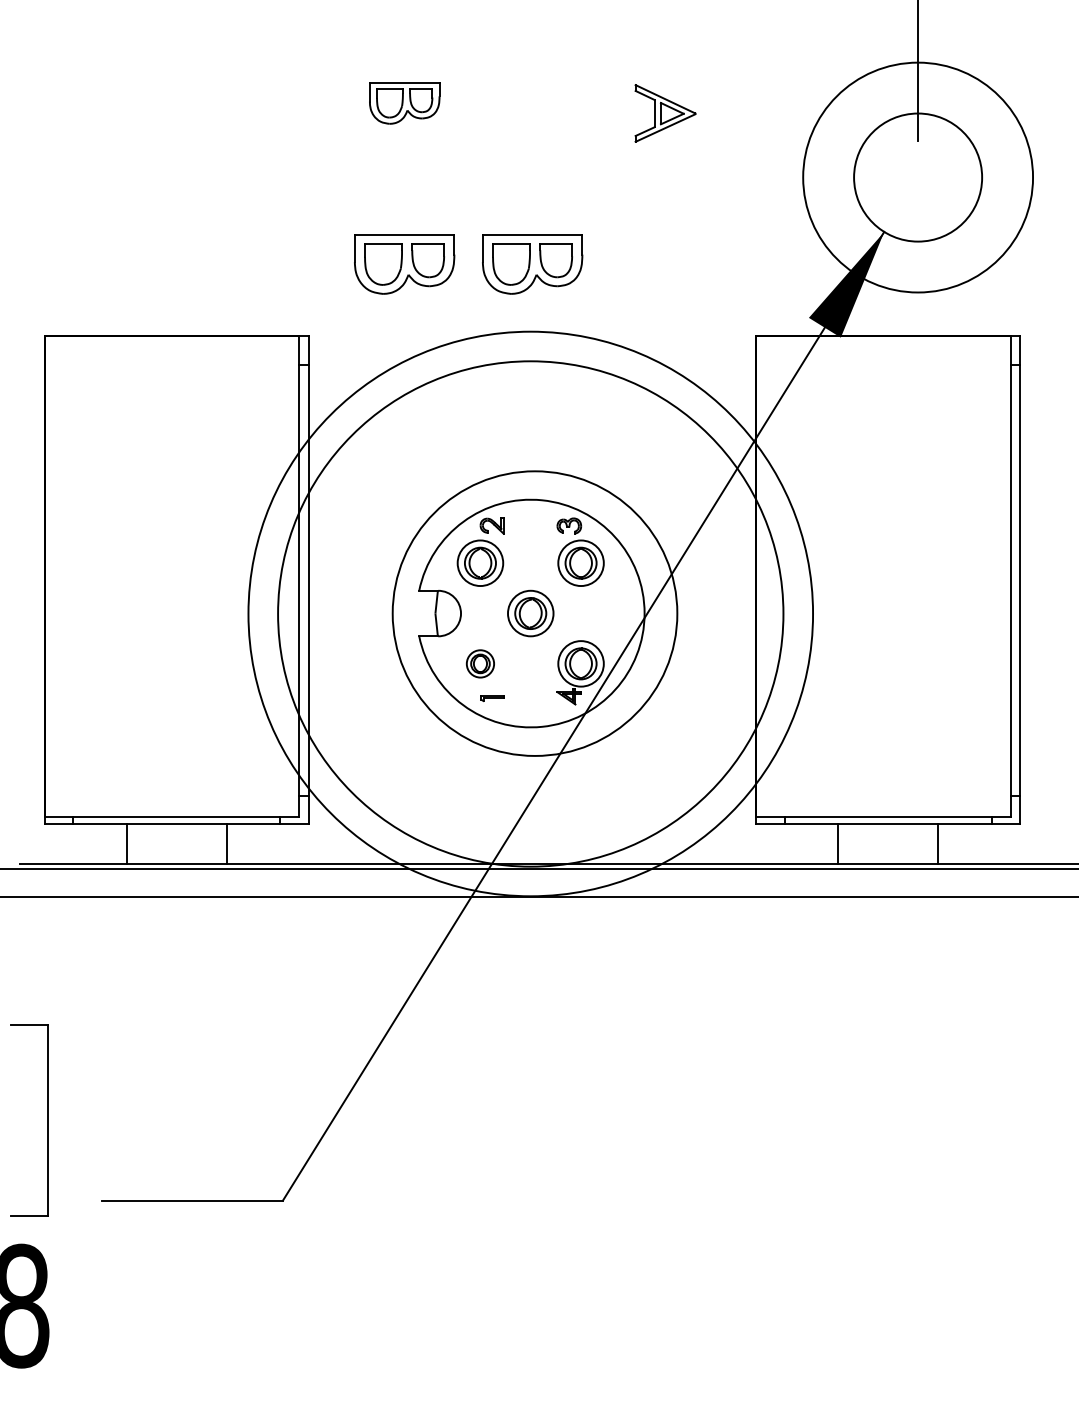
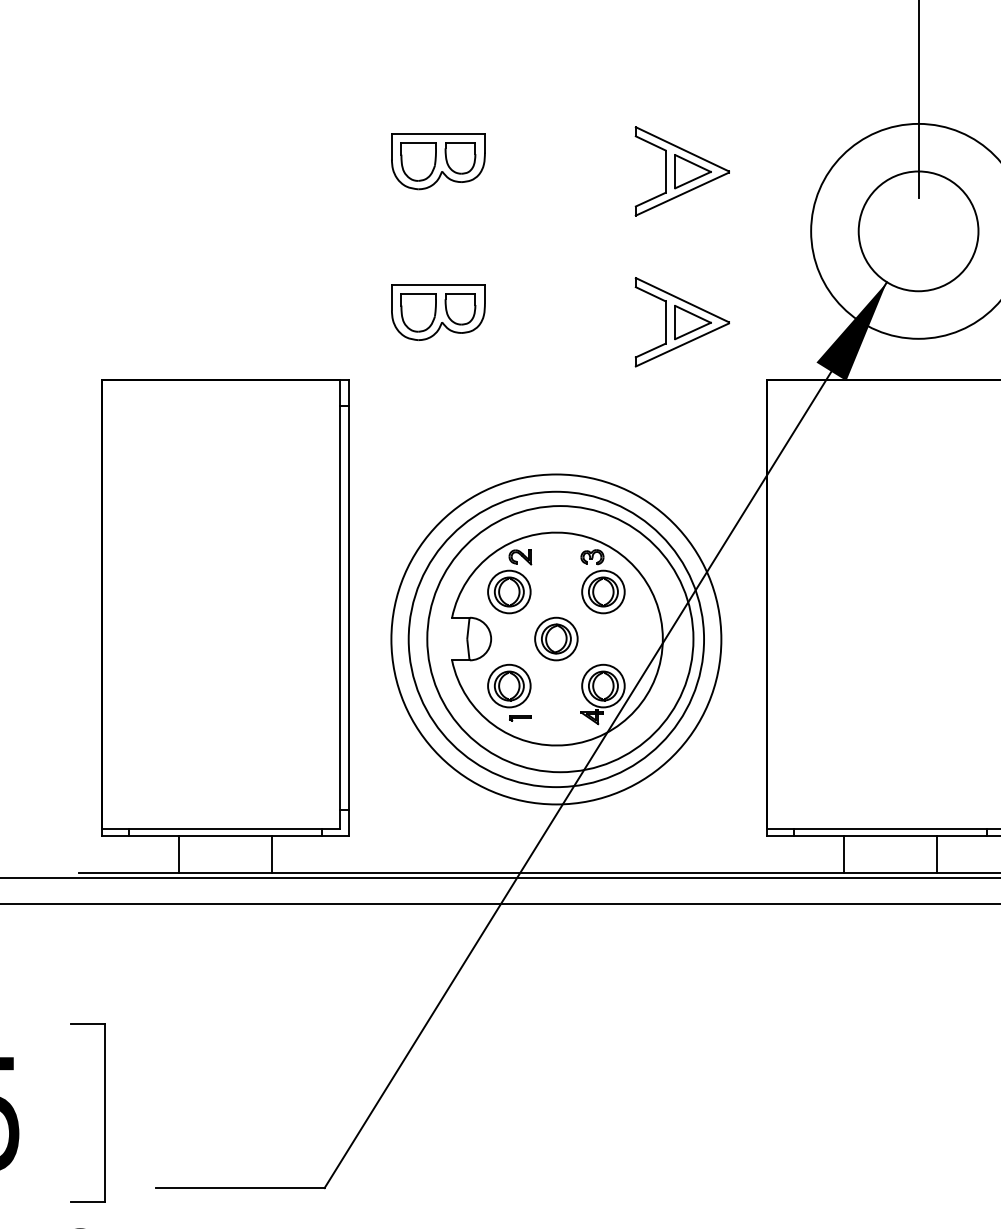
part: (404, 103) -> (438, 162), size x1.43
part: (665, 113) -> (682, 171), size x1.67
part: (532, 264) -> (558, 312), removed
part: (665, 274) -> (682, 322), added
circle: (530, 613) -> (556, 639), size x0.62
circle: (530, 613) -> (556, 639), size x0.62
part: (480, 663) -> (509, 685), size x1.67

